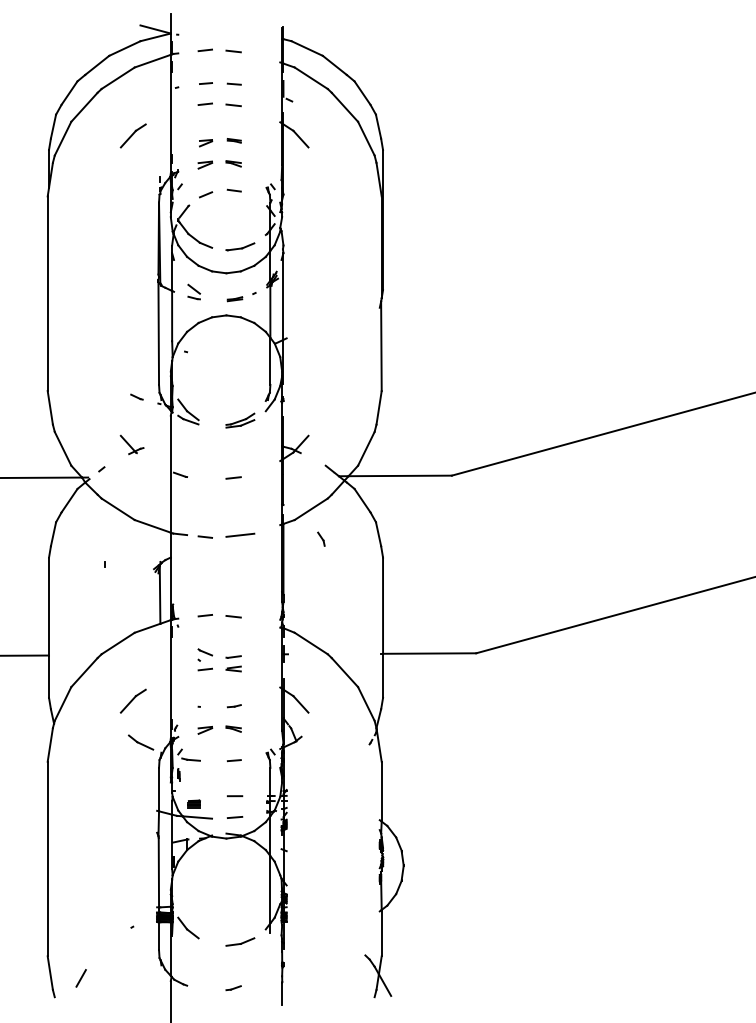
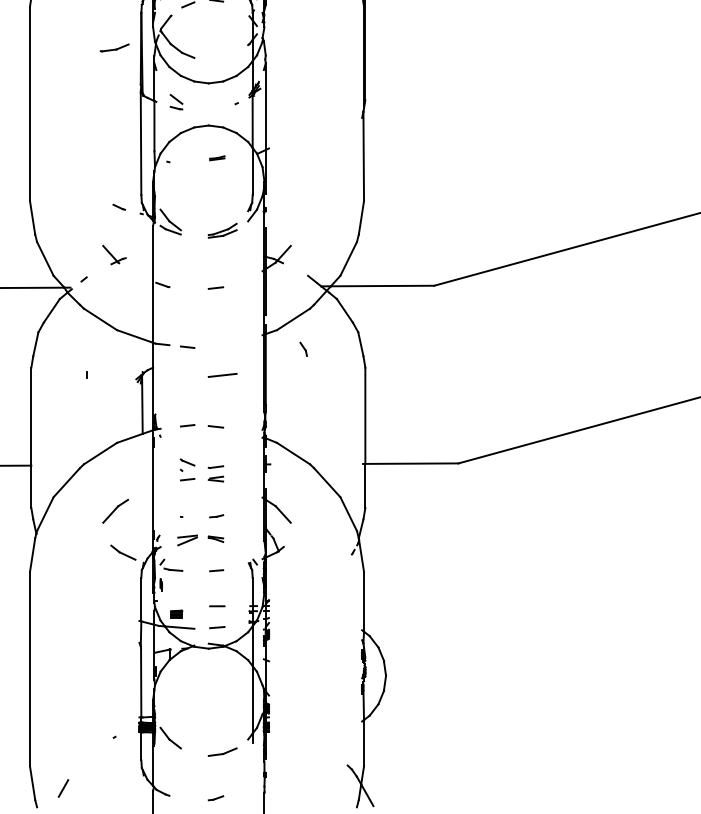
part: (240, 246) -> (114, 47), moved
part: (234, 299) -> (216, 158), moved
line: (240, 534) -> (222, 374), moved
part: (205, 730) -> (187, 540), size x1.4

